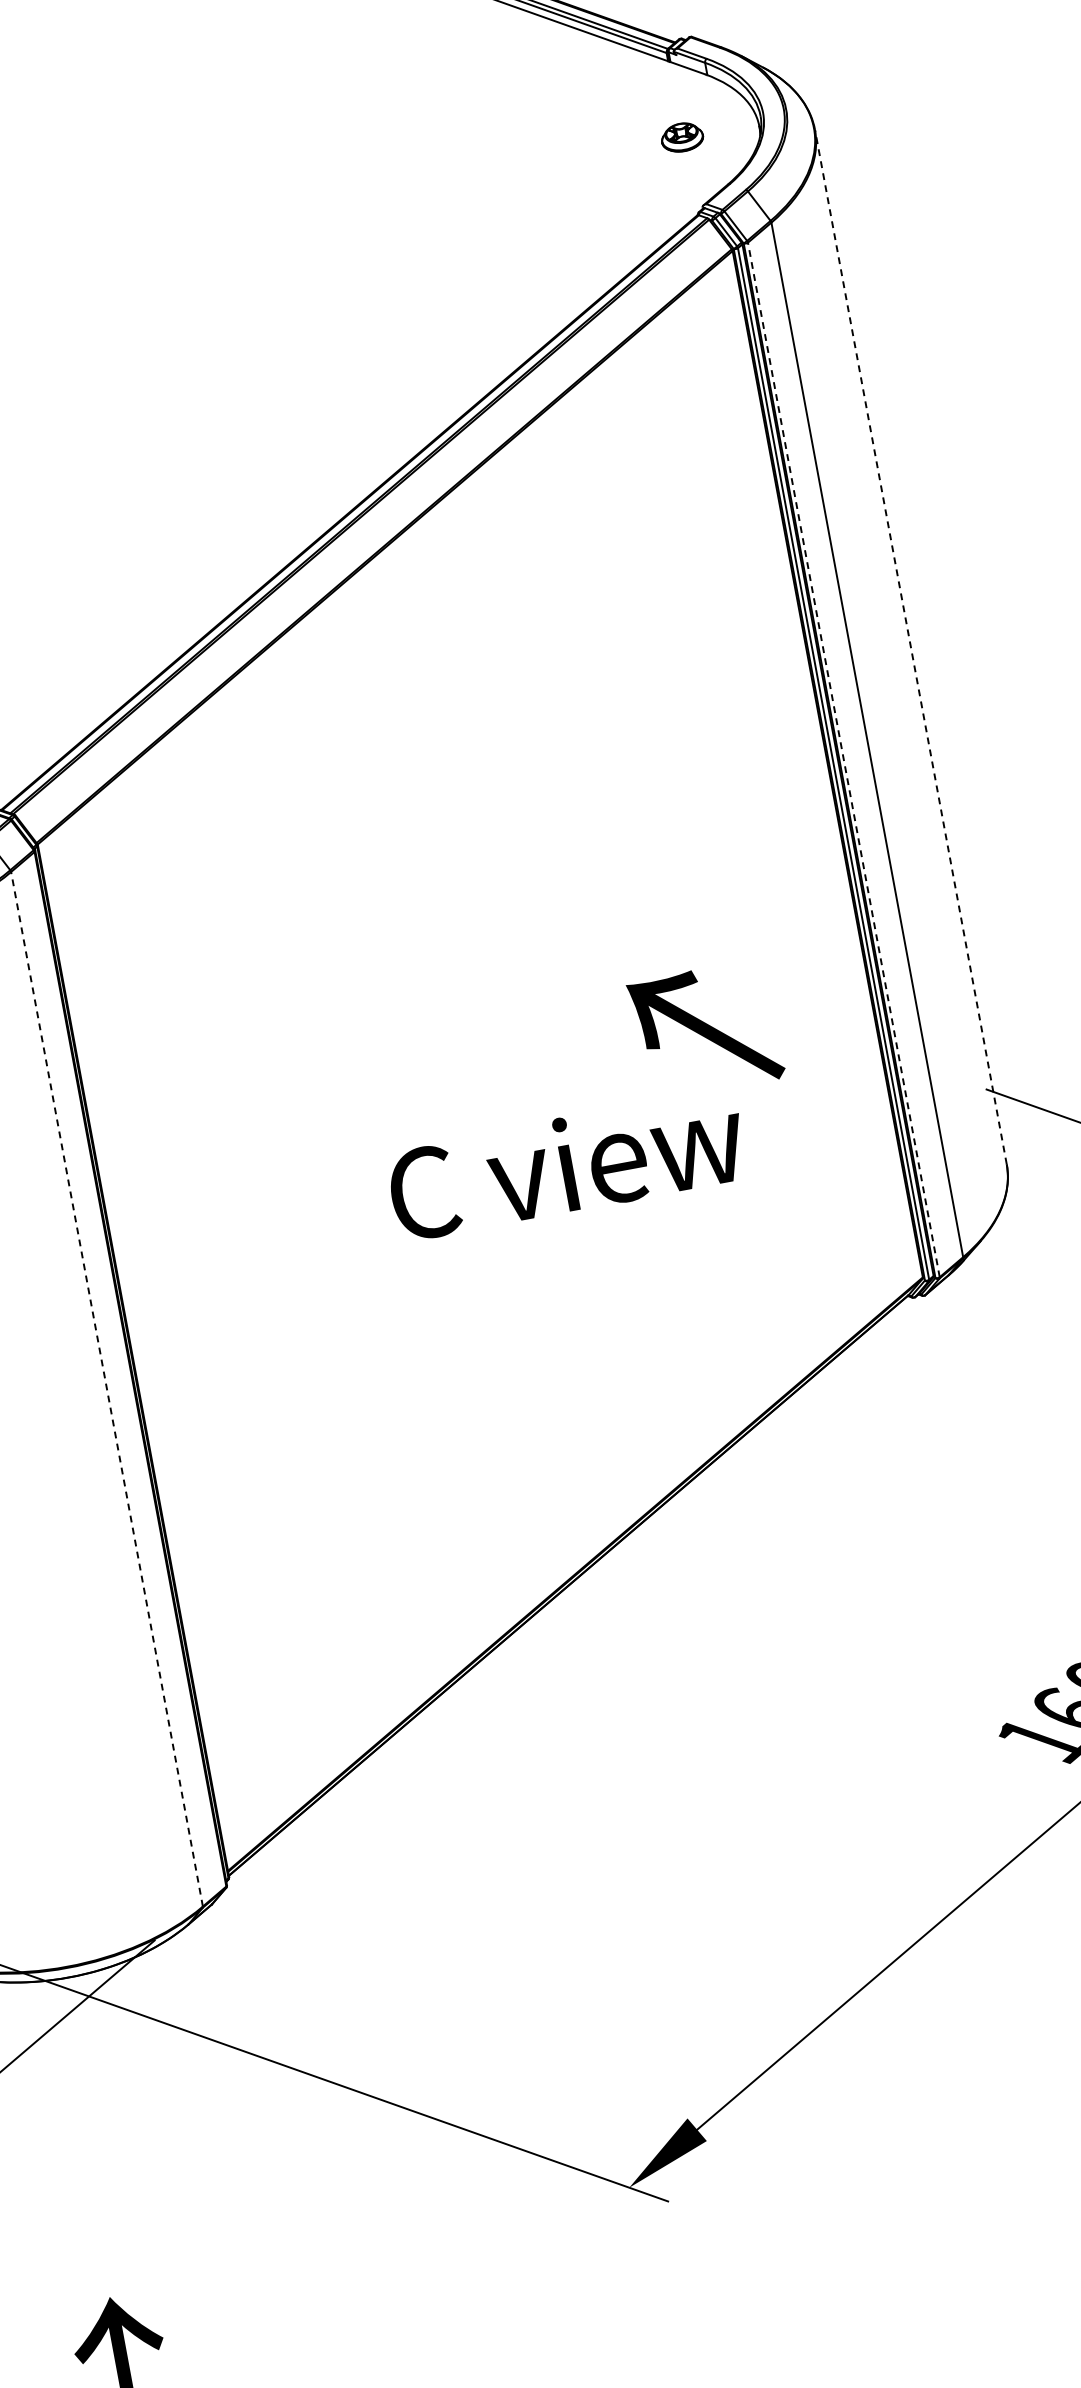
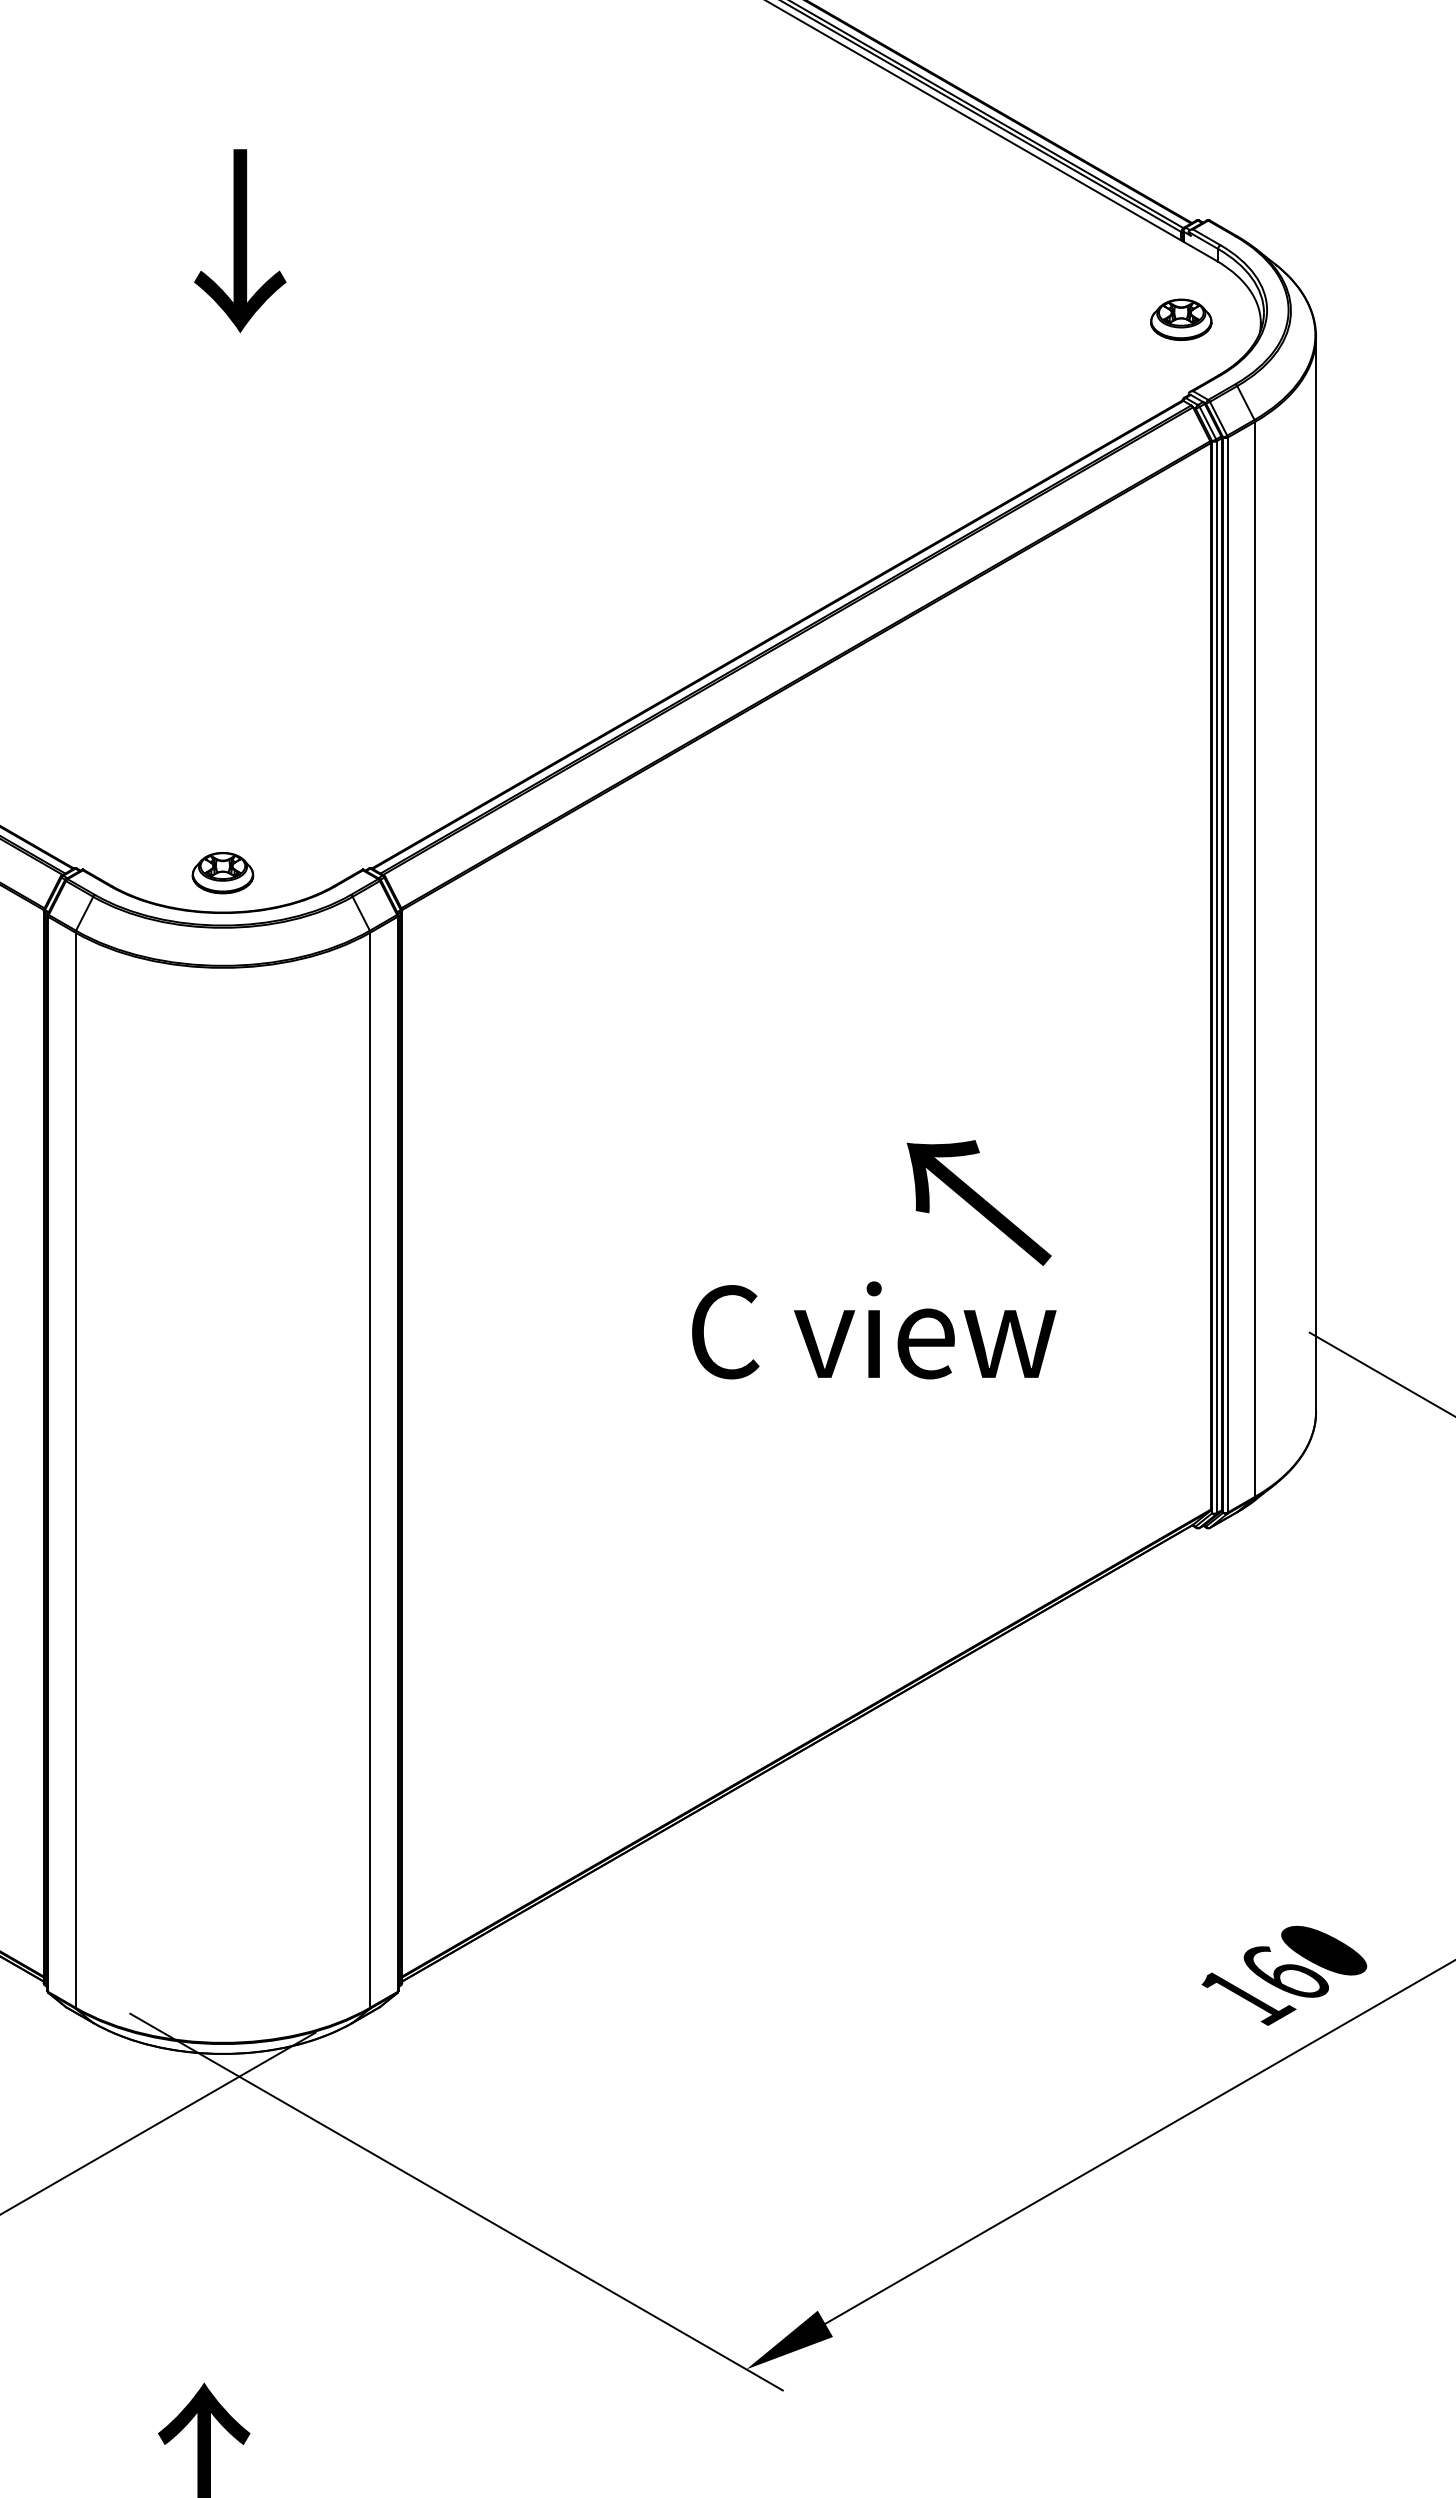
part: (682, 137) -> (1181, 319), size x1.43
line: (911, 646) -> (1316, 873), dashed -> solid
line: (843, 759) -> (1227, 974), dashed -> solid
text: (705, 1029) -> (978, 1202), moved
line: (107, 1388) -> (370, 1469), dashed -> solid

